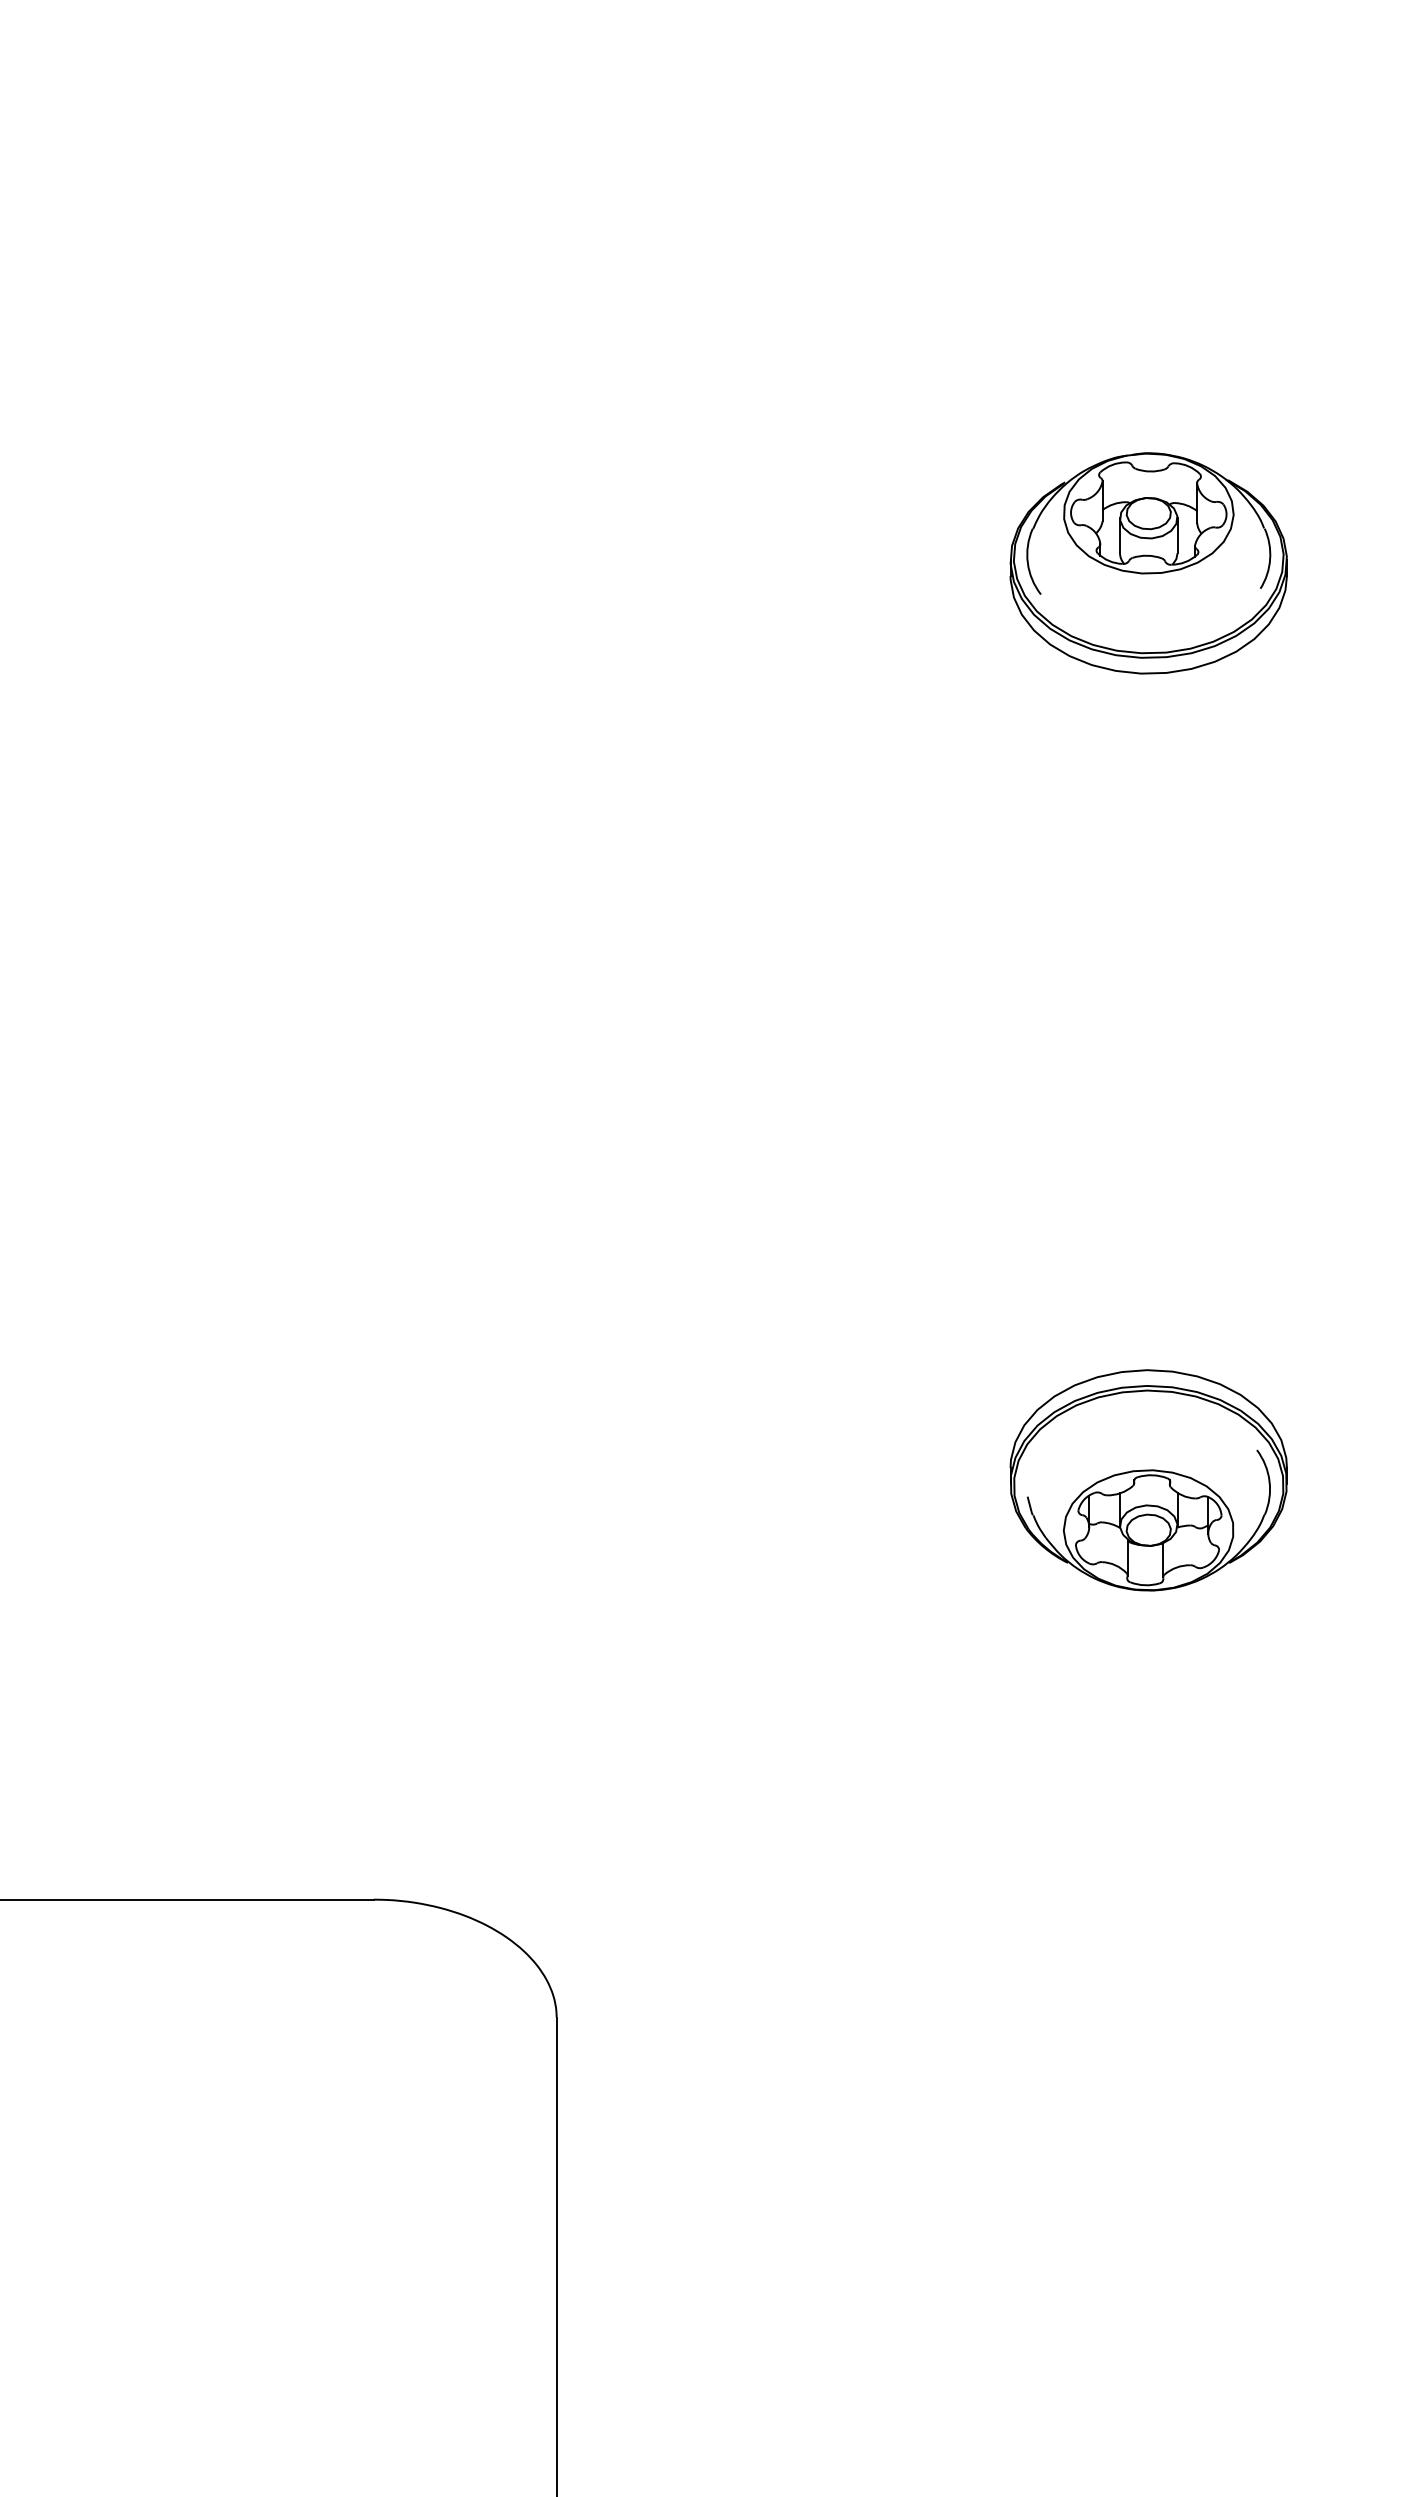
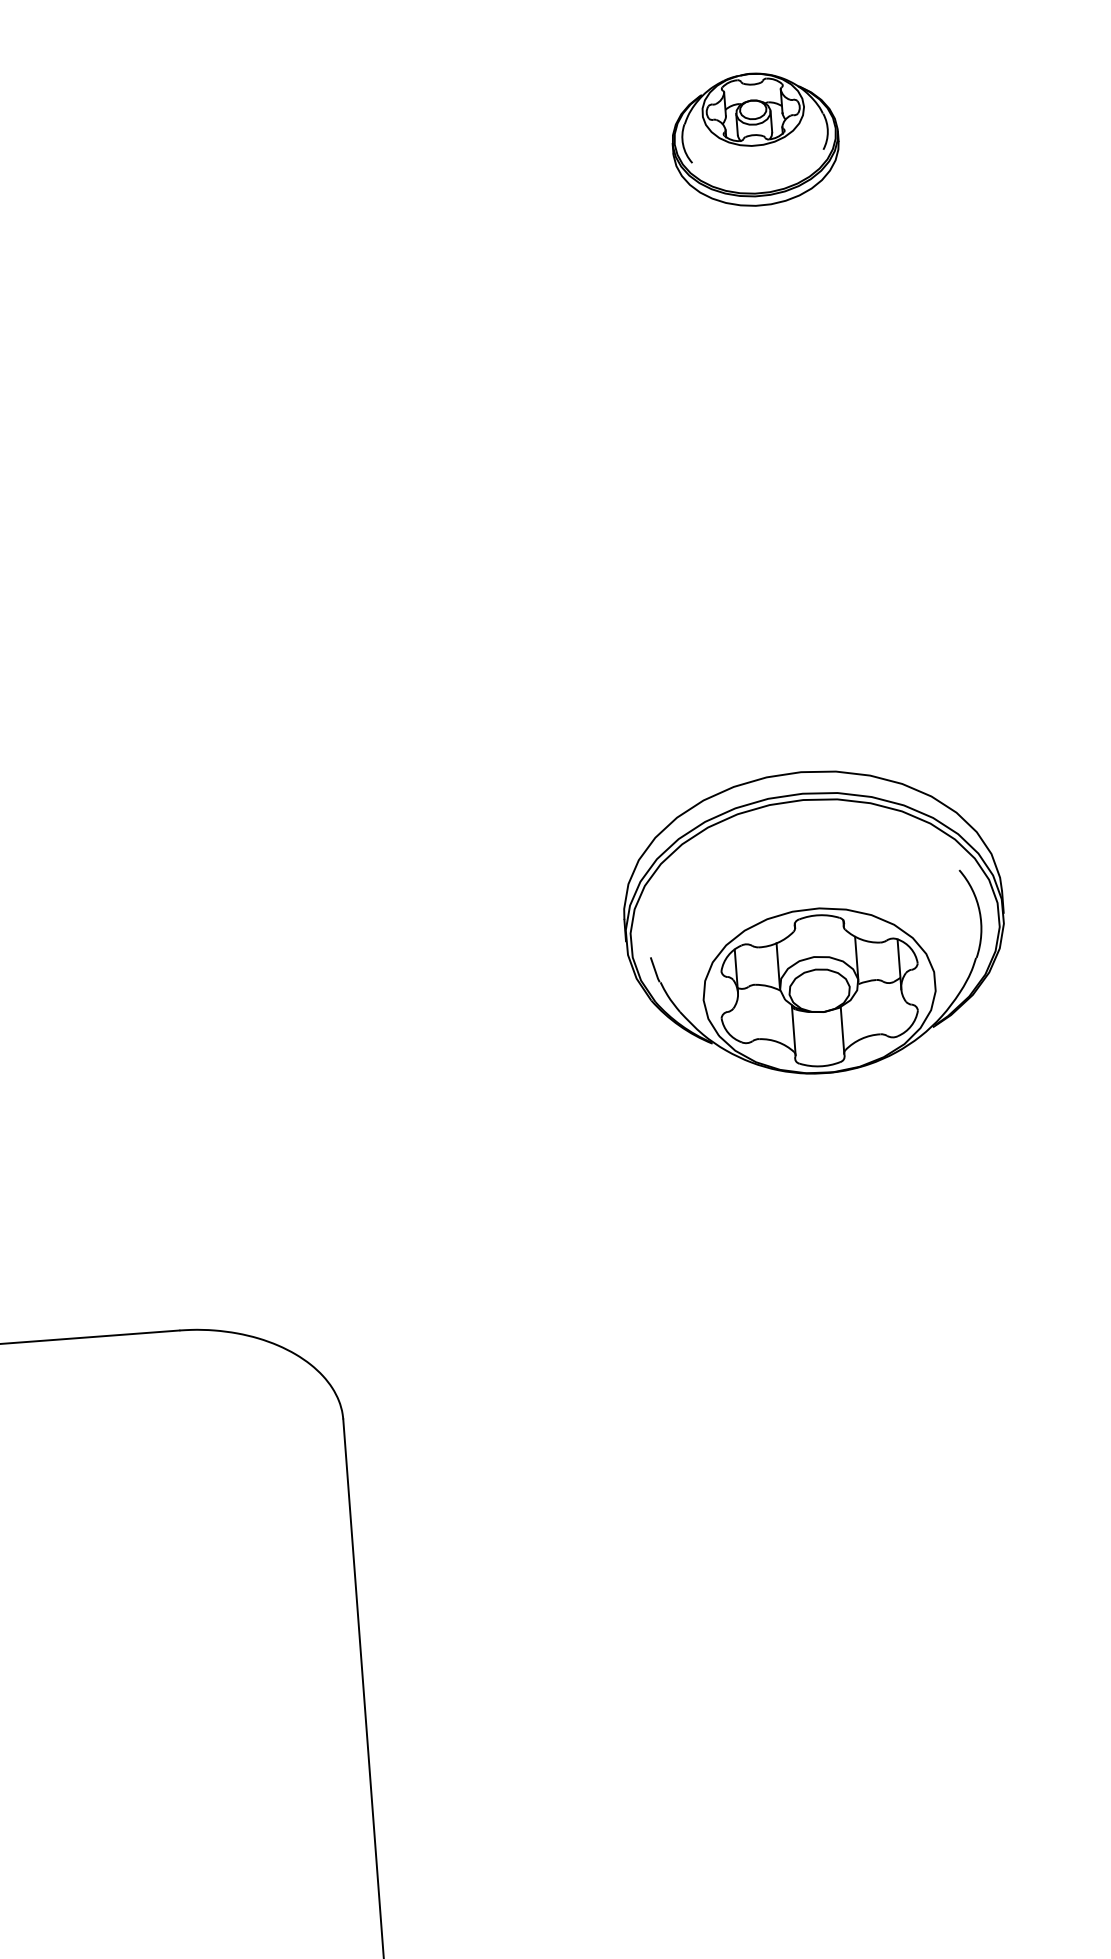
part: (1148, 563) -> (755, 139), size x0.7
part: (1148, 1480) -> (814, 922), size x1.6

